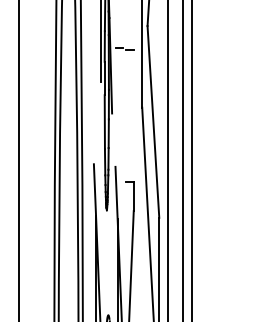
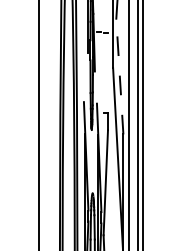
line: (152, 121) -> (119, 76), solid -> dashed

